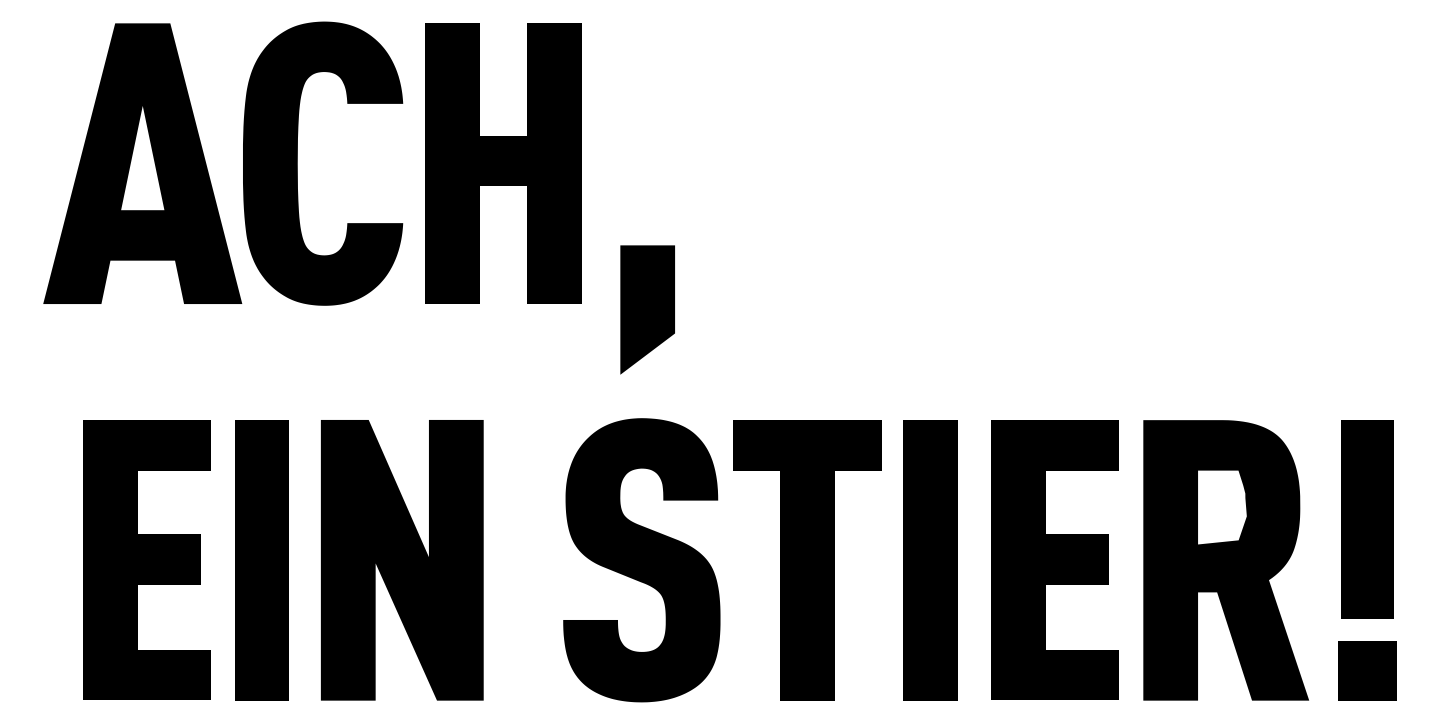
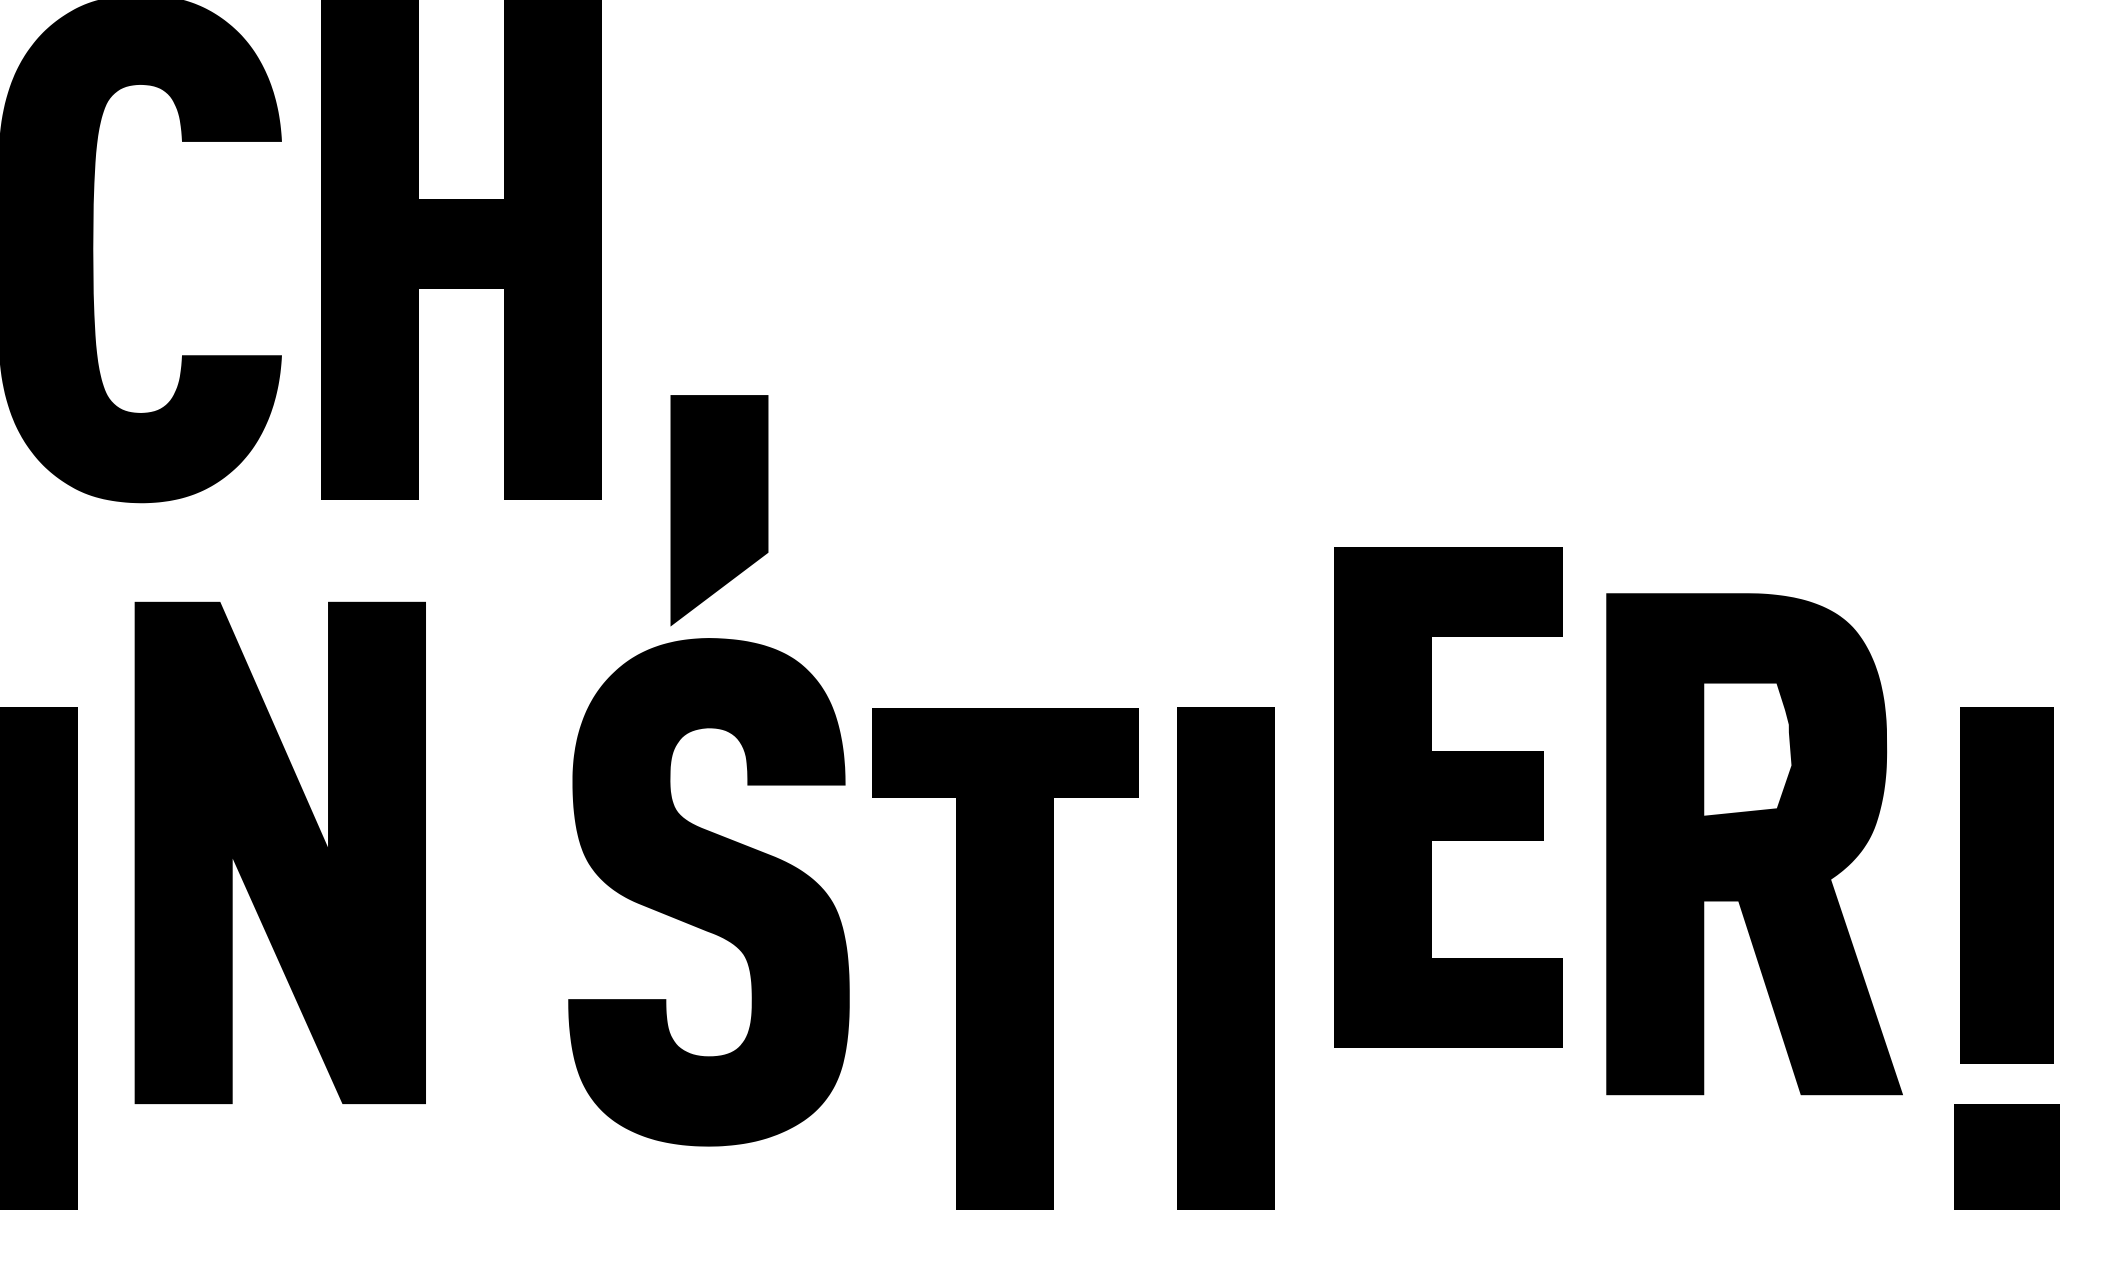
part: (1054, 559) -> (1447, 796), moved
part: (402, 560) -> (280, 853), moved
part: (641, 560) -> (708, 892), moved
part: (1225, 560) -> (1753, 844), moved

